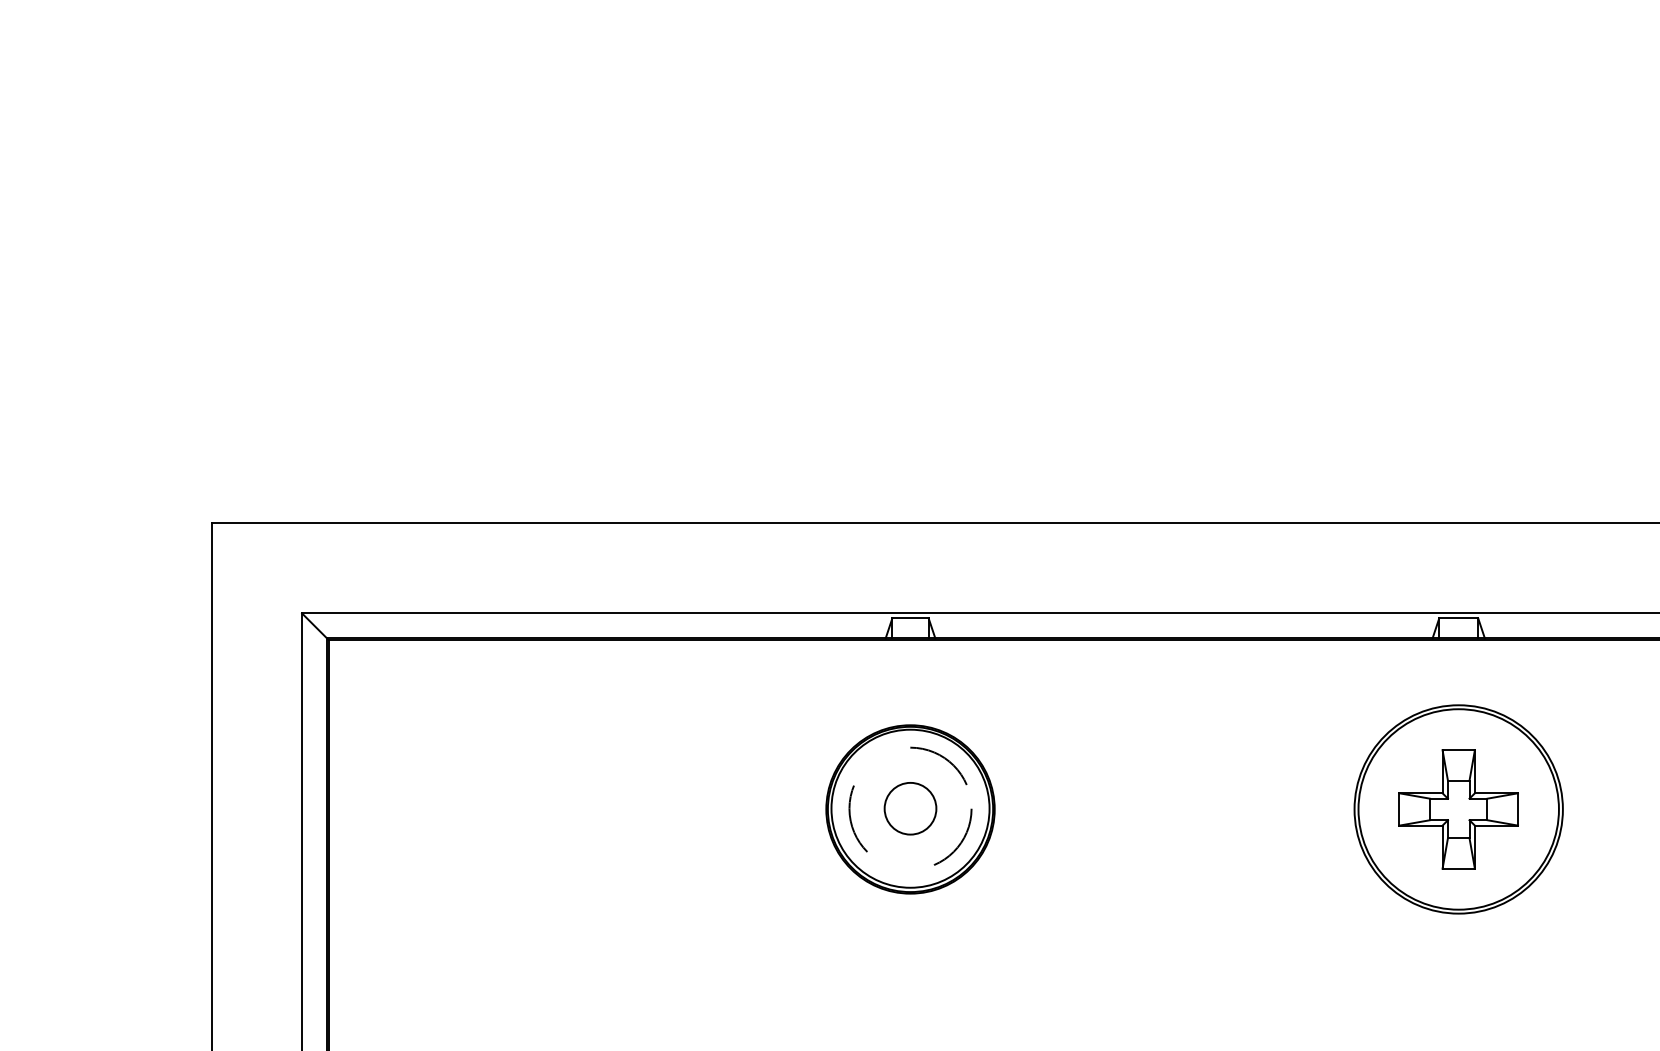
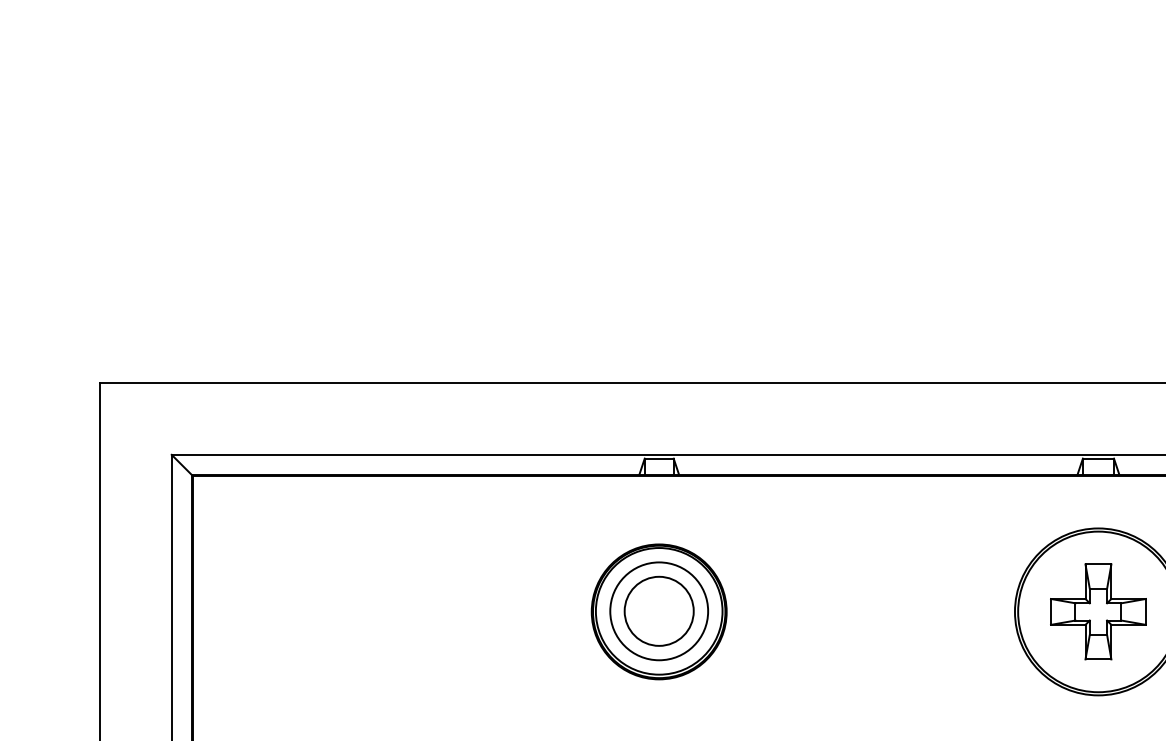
circle: (910, 808) -> (659, 611), dashed -> solid
circle: (910, 808) -> (659, 611), size x1.67

